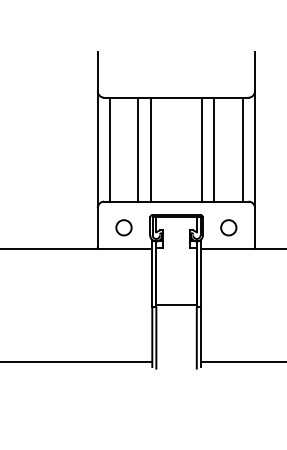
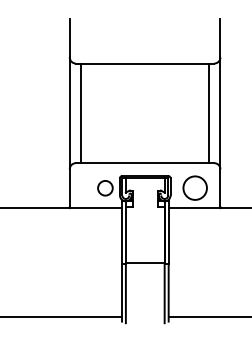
line: (138, 149) -> (108, 113), removed
line: (150, 149) -> (120, 113), removed
line: (202, 149) -> (170, 113), removed
line: (214, 149) -> (181, 113), removed
circle: (123, 227) -> (104, 187), moved
circle: (228, 227) -> (195, 187), size x1.6

